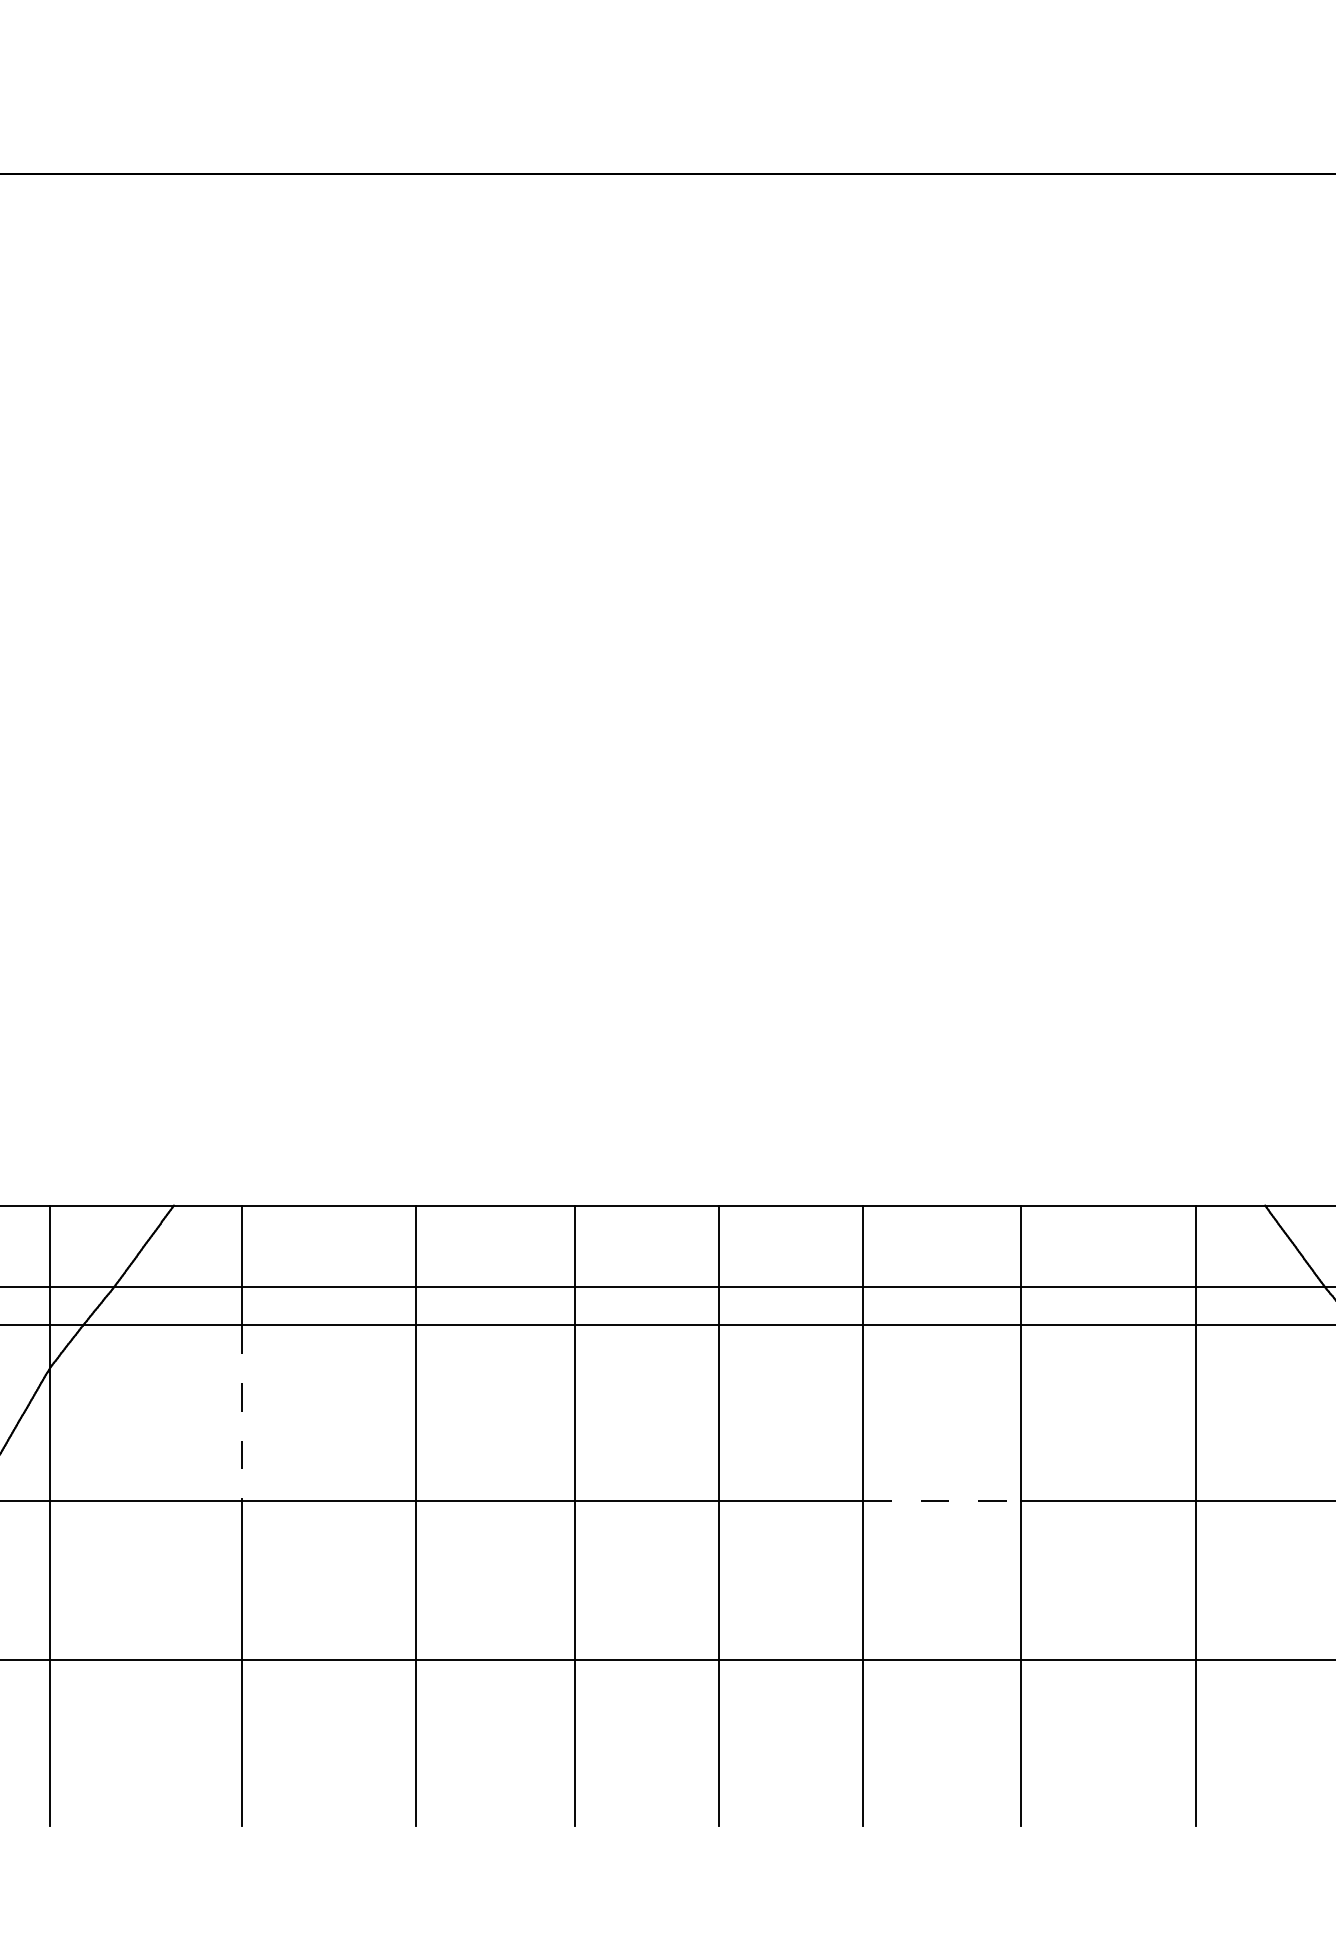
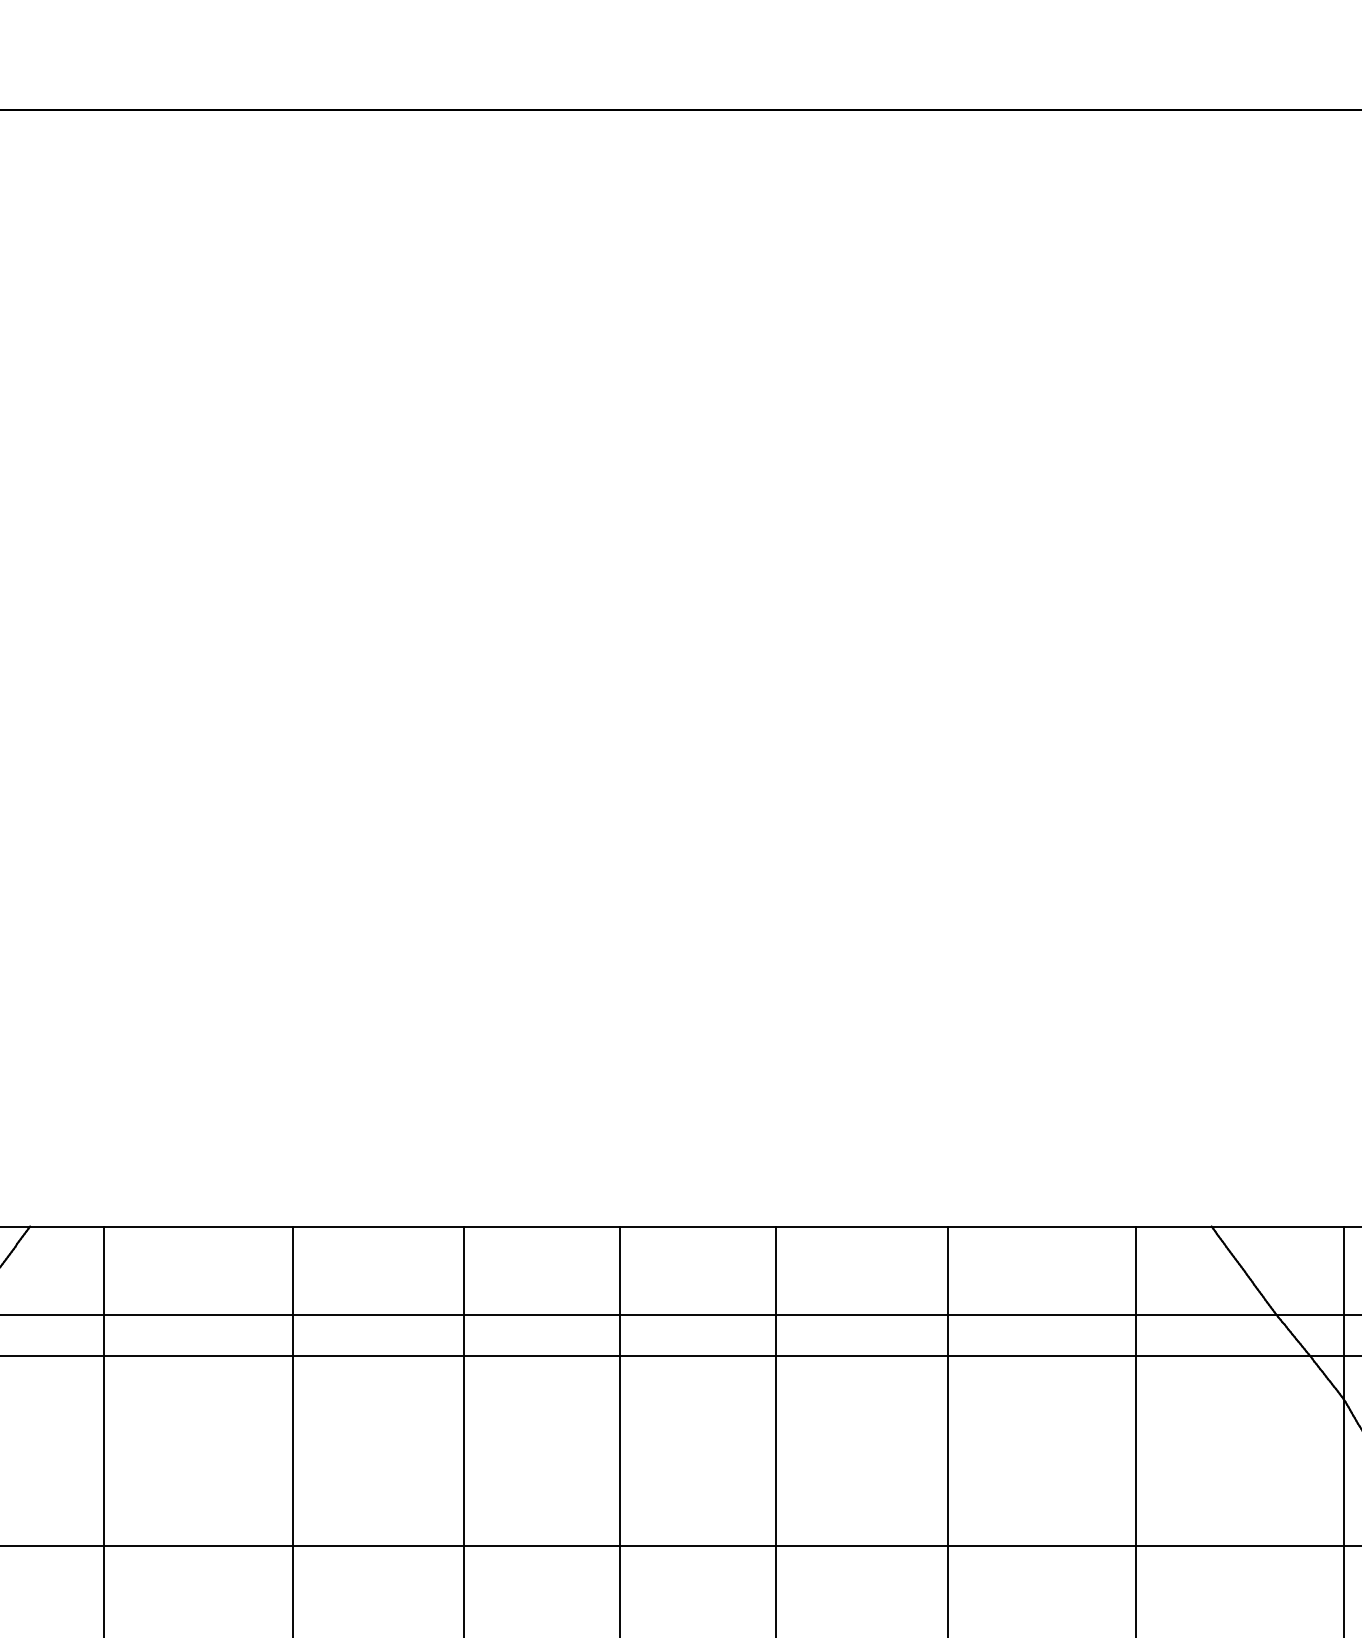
line: (242, 1413) -> (104, 1451), dashed -> solid
line: (942, 1500) -> (862, 1545), dashed -> solid

